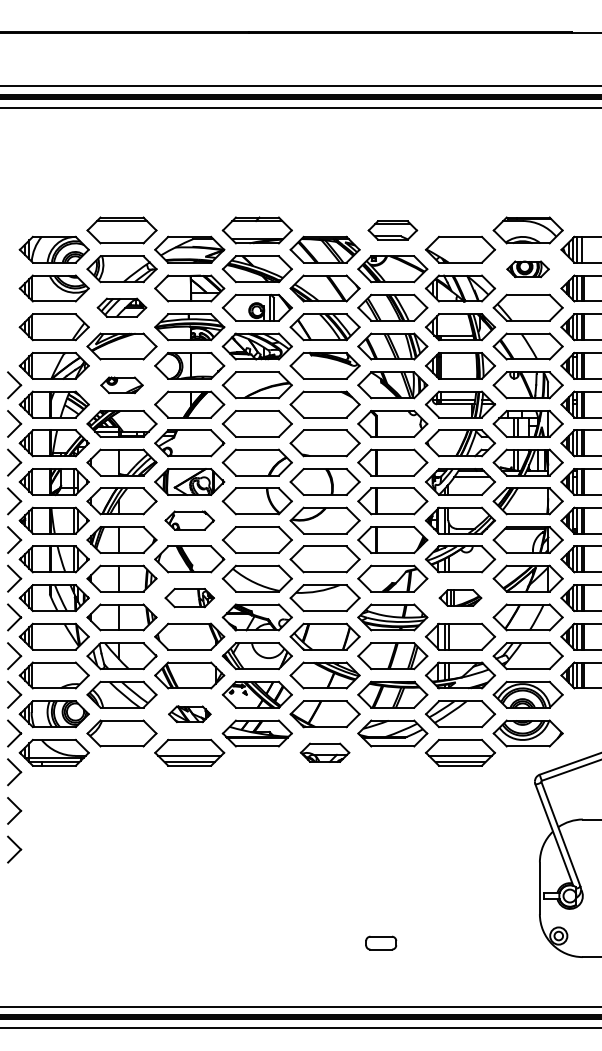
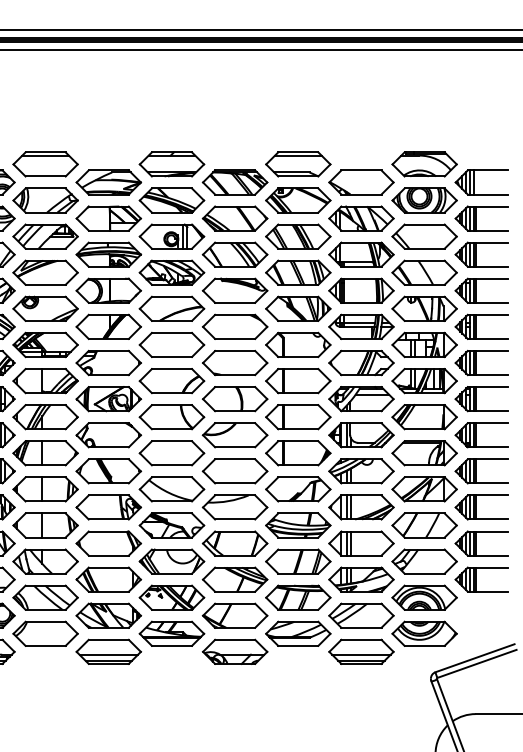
part: (392, 230) -> (298, 164), size x1.43
part: (527, 269) -> (423, 200), size x1.67
part: (121, 307) -> (45, 236), size x1.43
part: (121, 385) -> (45, 309), size x1.67
part: (189, 520) -> (108, 435), size x1.43
part: (189, 597) -> (108, 506), size x1.43
part: (460, 597) -> (361, 506), size x1.67
part: (189, 714) -> (108, 616), size x1.67
part: (324, 752) -> (234, 651), size x1.43

